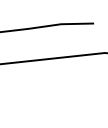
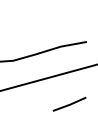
line: (61, 95) -> (70, 103), added

